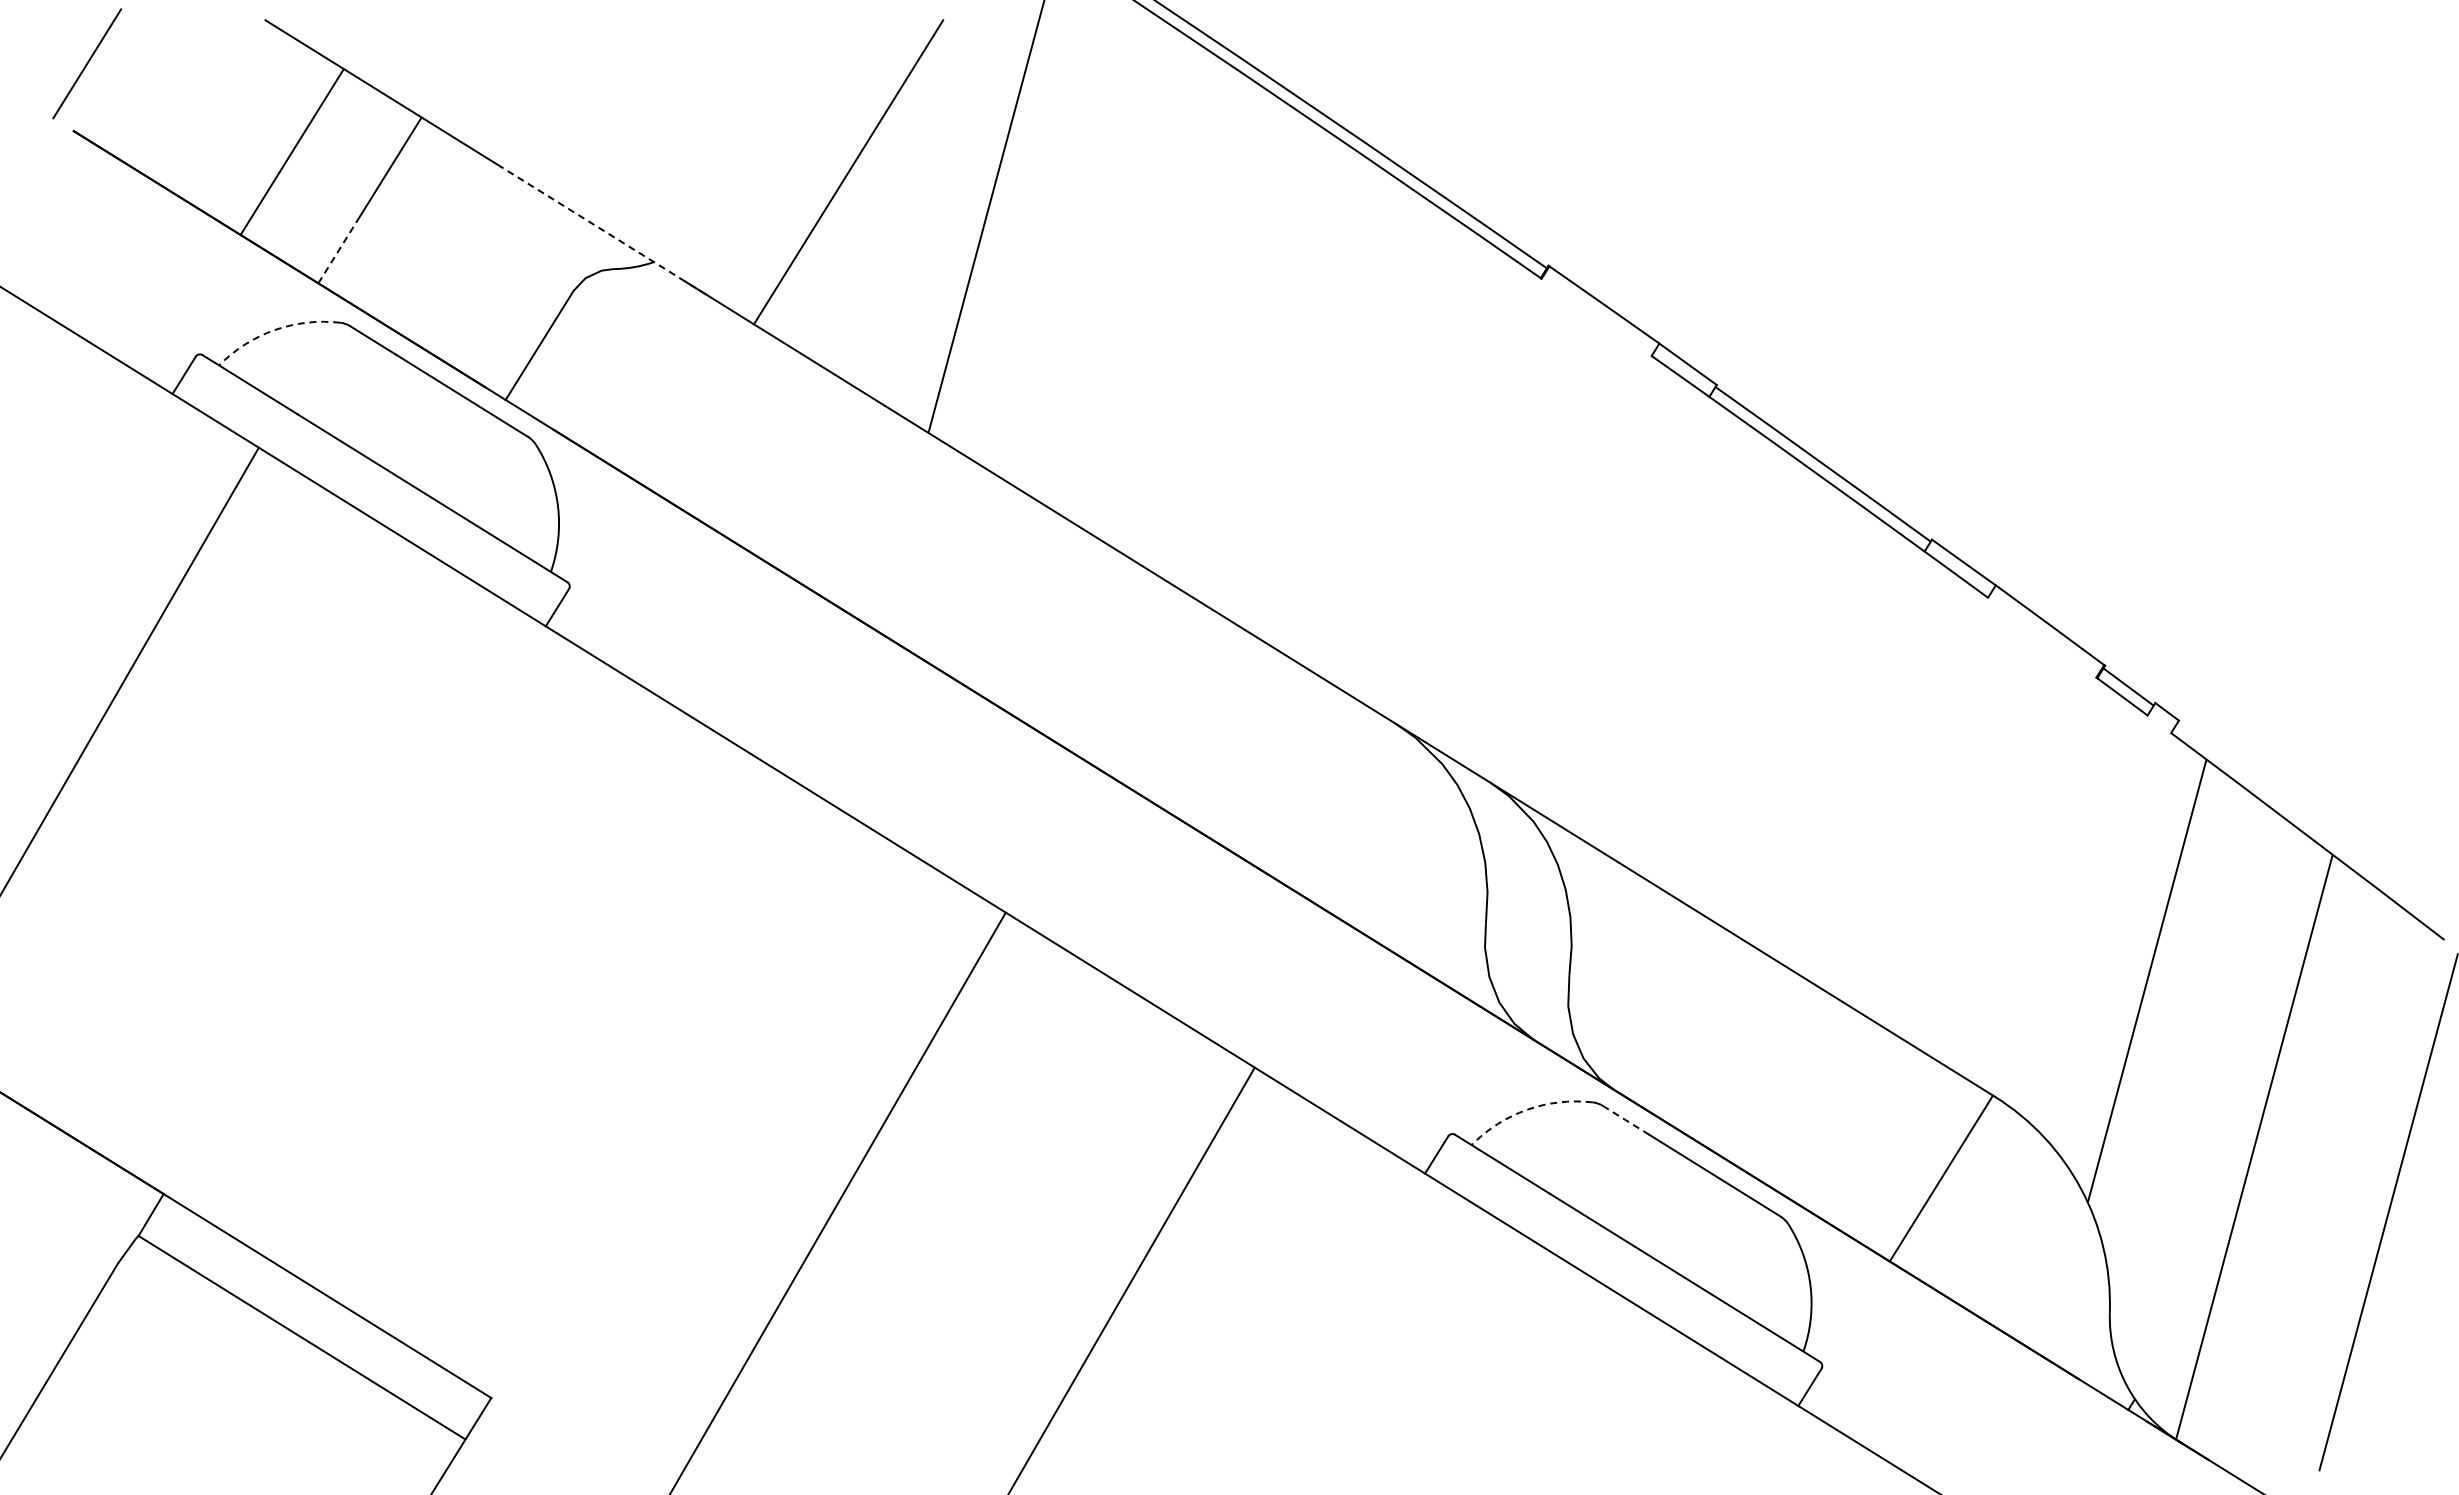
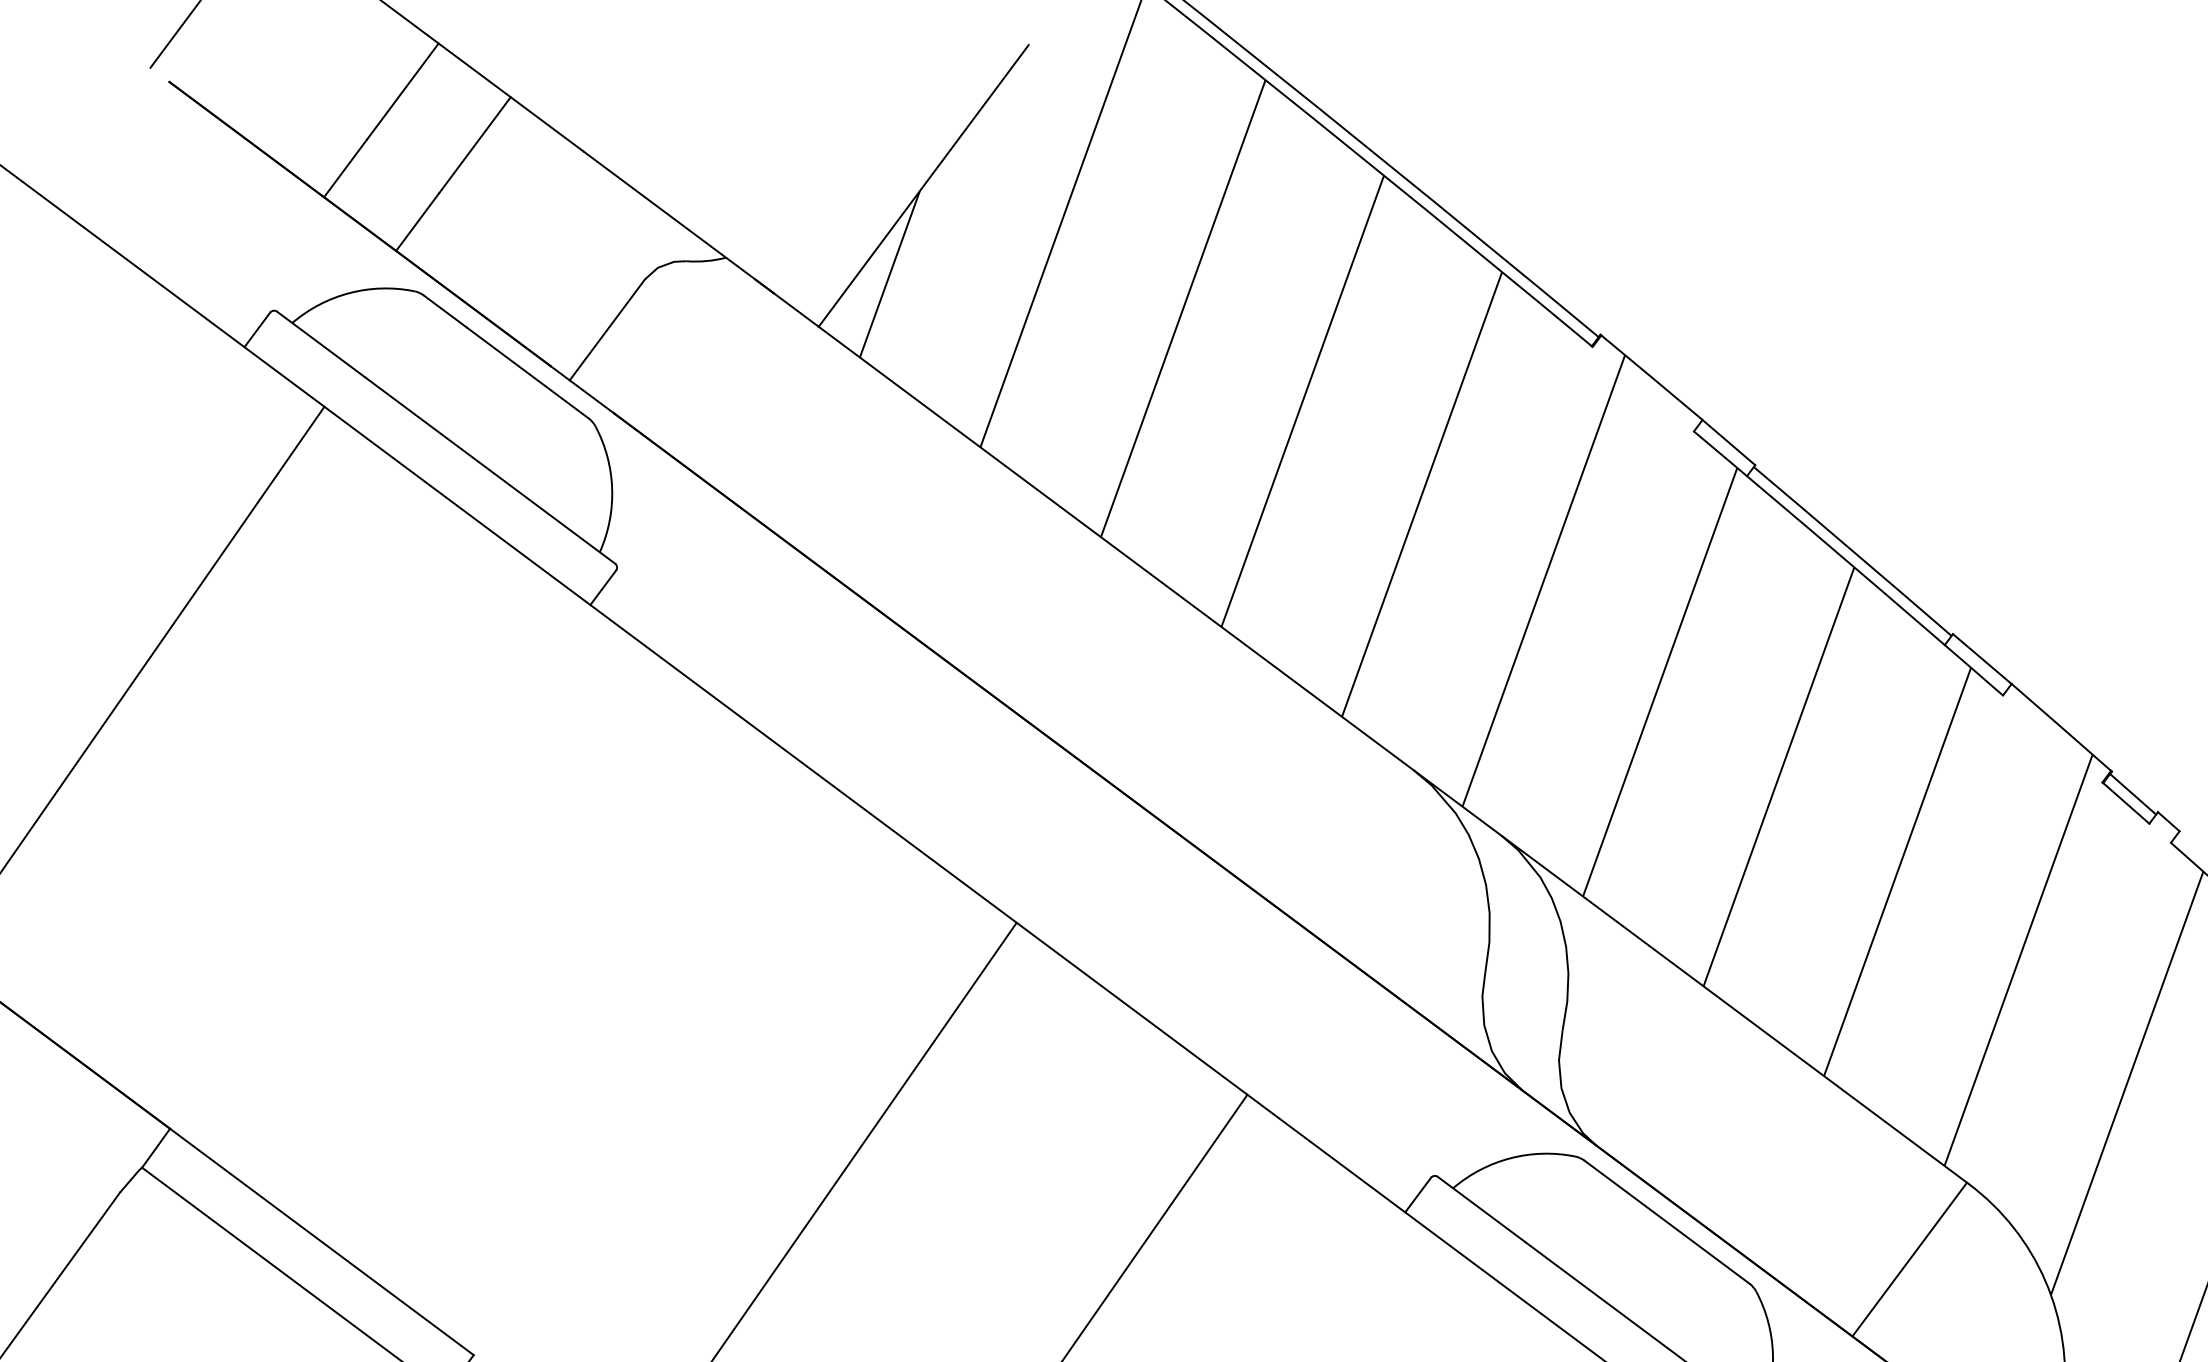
line: (602, 230) -> (678, 222), dashed -> solid
line: (337, 252) -> (417, 222), dashed -> solid
line: (821, 264) -> (889, 273), added
line: (1122, 274) -> (1183, 308), added
arc: (274, 330) -> (349, 293), dashed -> solid
line: (1251, 358) -> (1302, 401), added
line: (1380, 442) -> (1421, 493), added
line: (1511, 520) -> (1543, 580), added
line: (1638, 613) -> (1659, 682), added
line: (1767, 699) -> (1779, 776), added
line: (1895, 785) -> (1897, 871), added
line: (2026, 865) -> (2018, 960), added
arc: (1527, 1109) -> (1510, 1158), dashed -> solid
line: (1626, 1120) -> (1606, 1176), dashed -> solid

